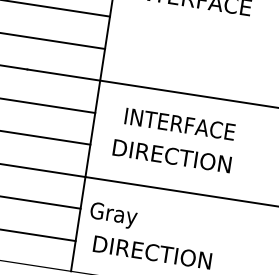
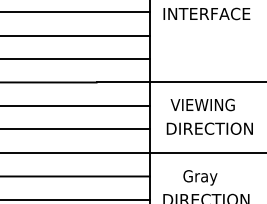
text: (179, 123) -> (211, 104), INTERFACE -> VIEWING
text: (113, 215) -> (200, 177), moved

